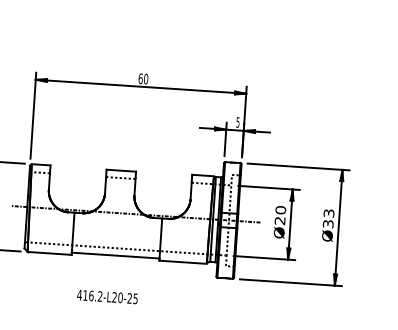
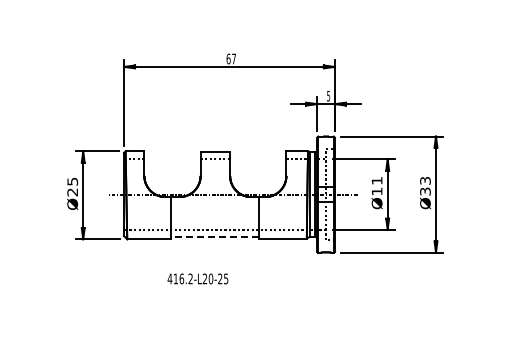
text: (146, 78) -> (234, 58), 60 -> 67
text: (279, 214) -> (376, 185), Ø20 -> Ø11
line: (115, 256) -> (215, 237), solid -> dashed
text: (107, 296) -> (197, 278), moved

